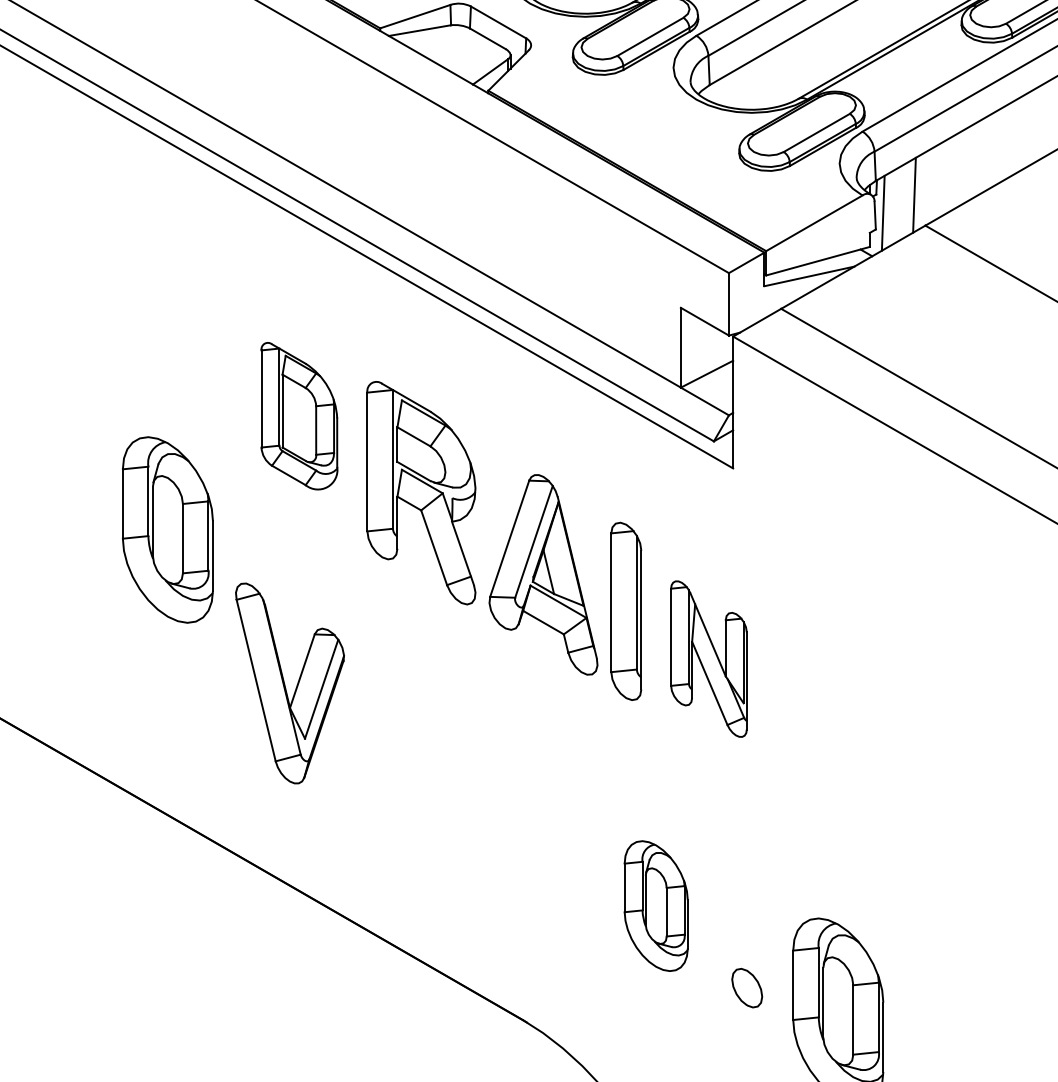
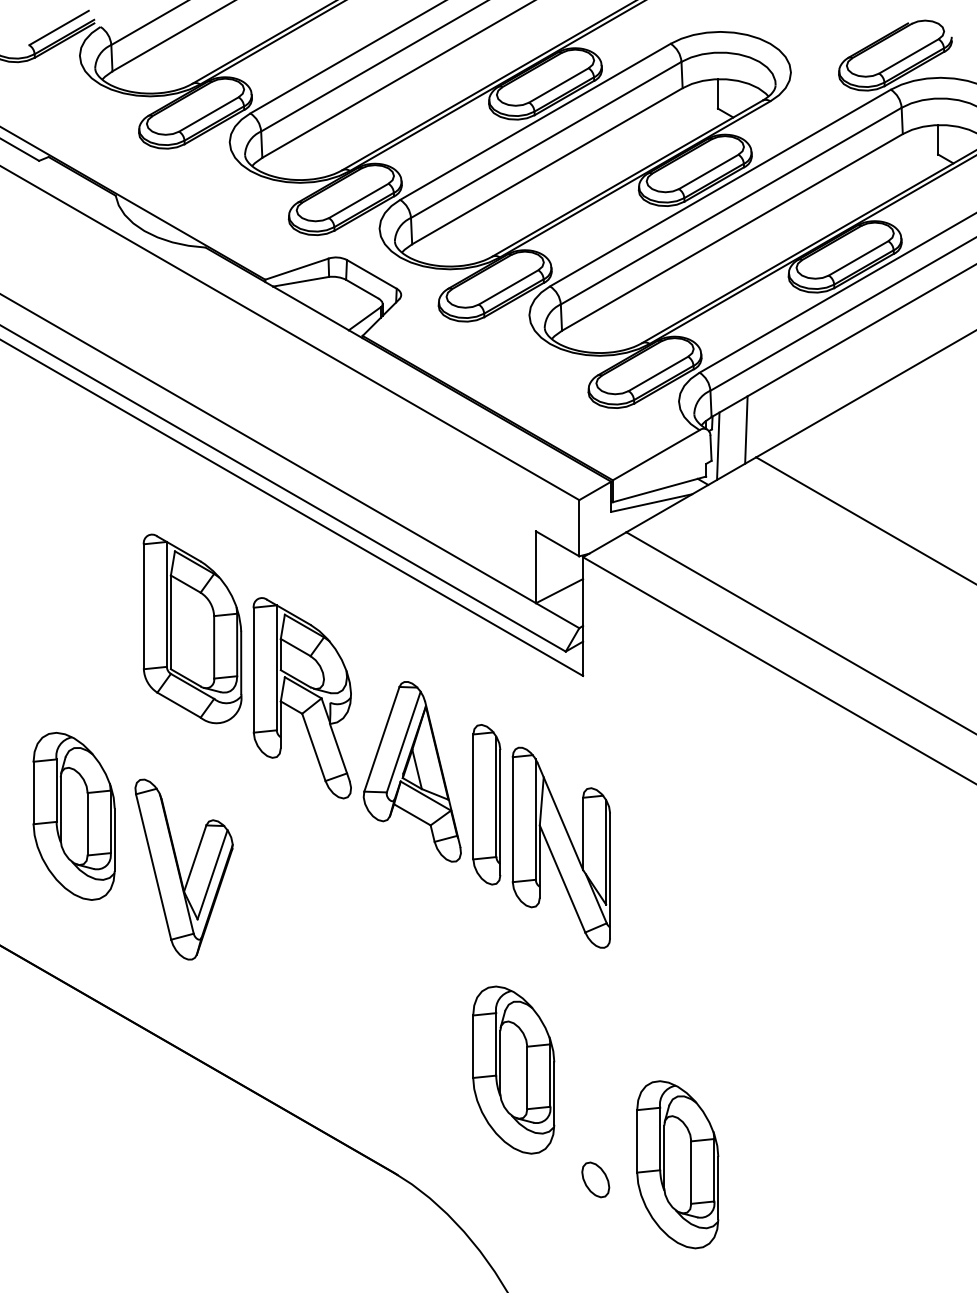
part: (299, 415) -> (192, 628), size x1.43
part: (167, 530) -> (73, 816), moved
part: (708, 658) -> (560, 847), size x1.43
part: (655, 905) -> (513, 1069), size x1.43
part: (746, 987) -> (595, 1179), moved

